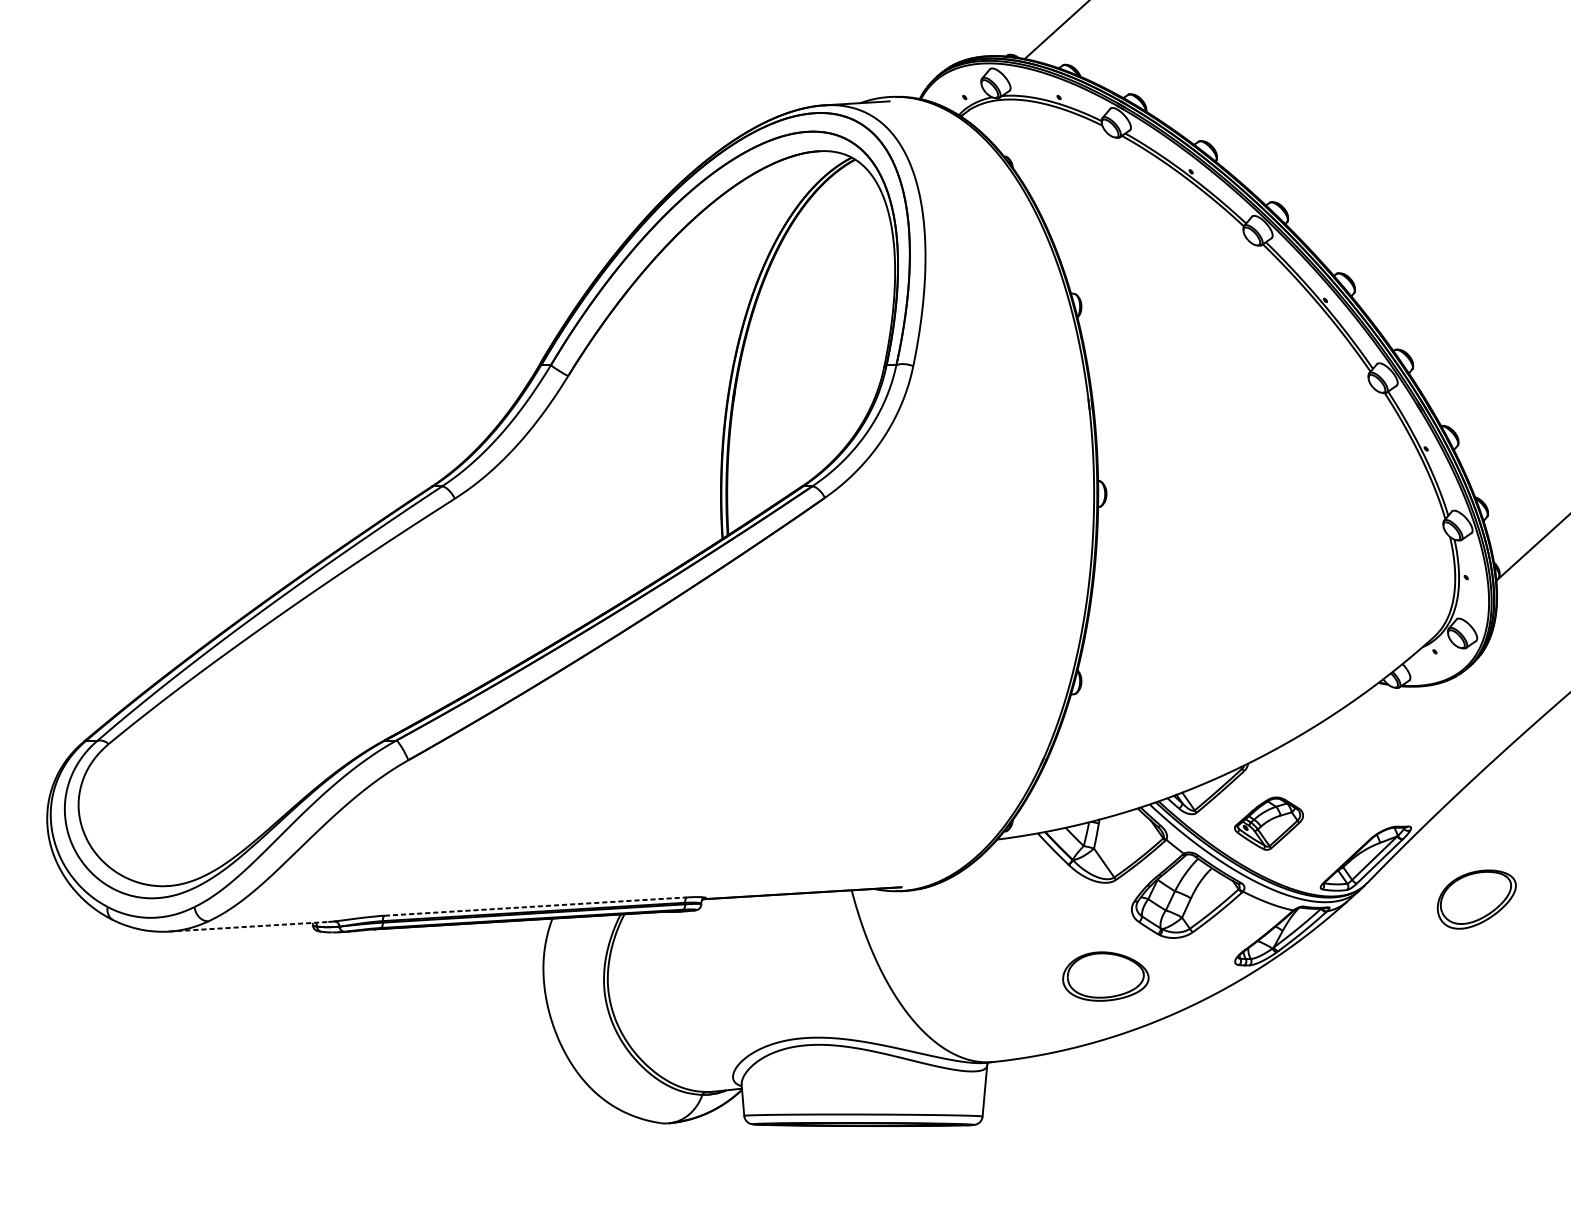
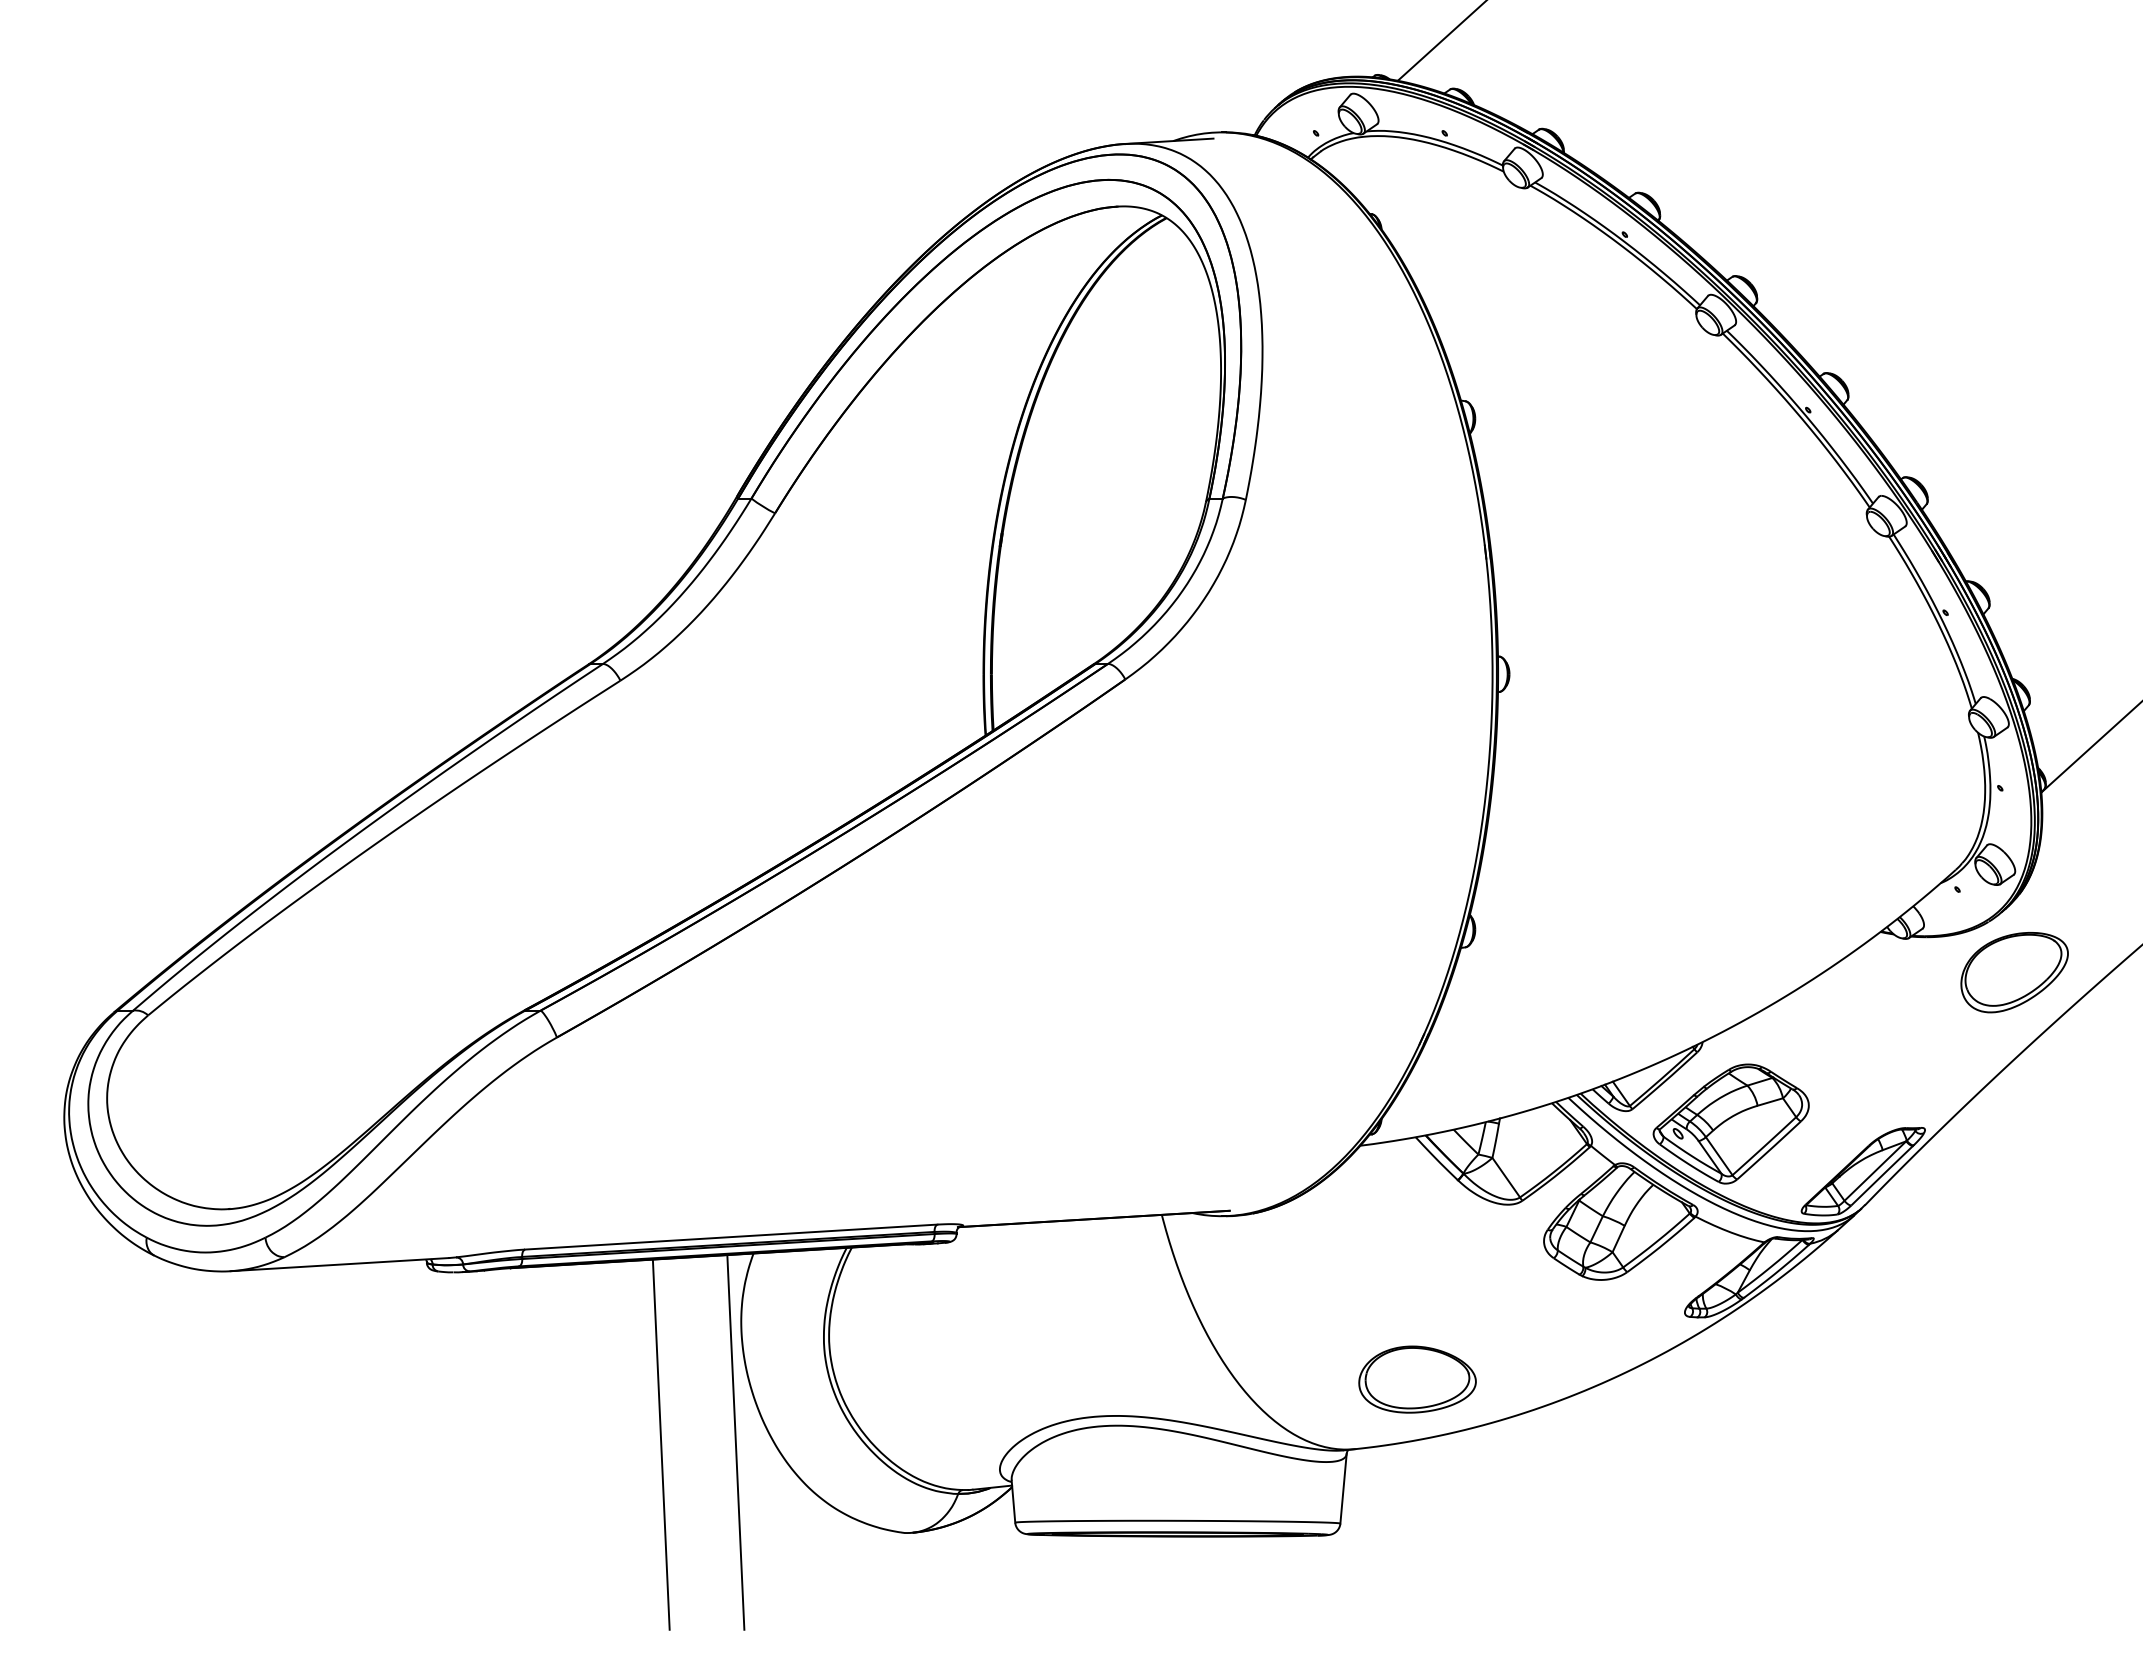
part: (1268, 823) -> (1730, 1123), size x1.67
part: (1476, 899) -> (2014, 972), moved
line: (536, 906) -> (731, 1237), dashed -> solid
line: (249, 926) -> (340, 1264), dashed -> solid
part: (1105, 976) -> (1417, 1379), moved
line: (539, 1057) -> (735, 1442), added
line: (484, 1058) -> (660, 1444), added

